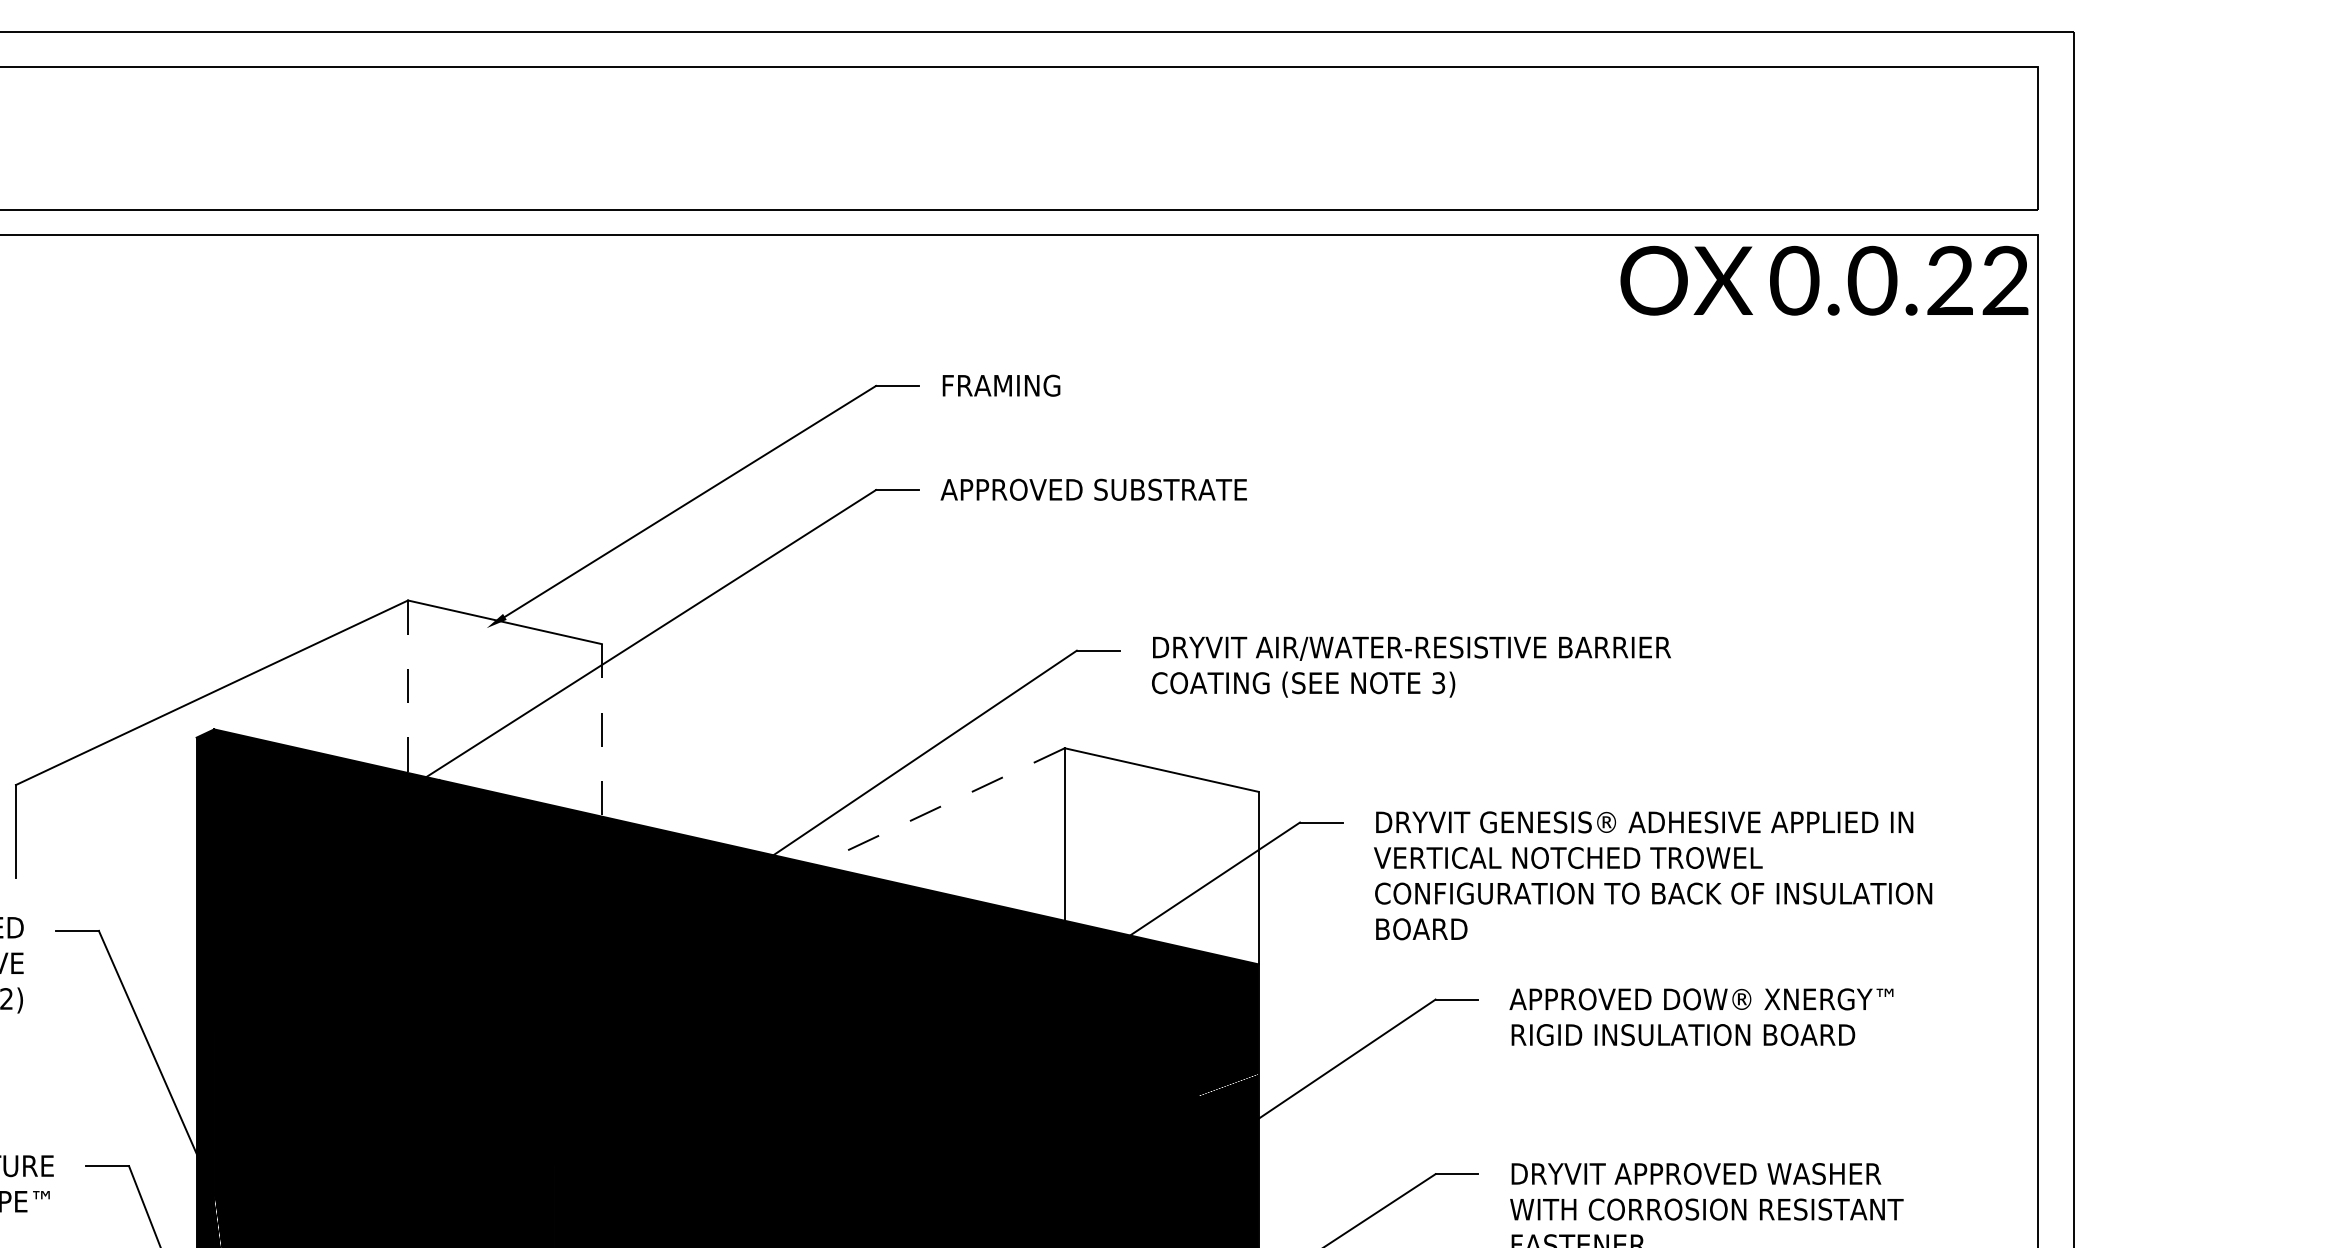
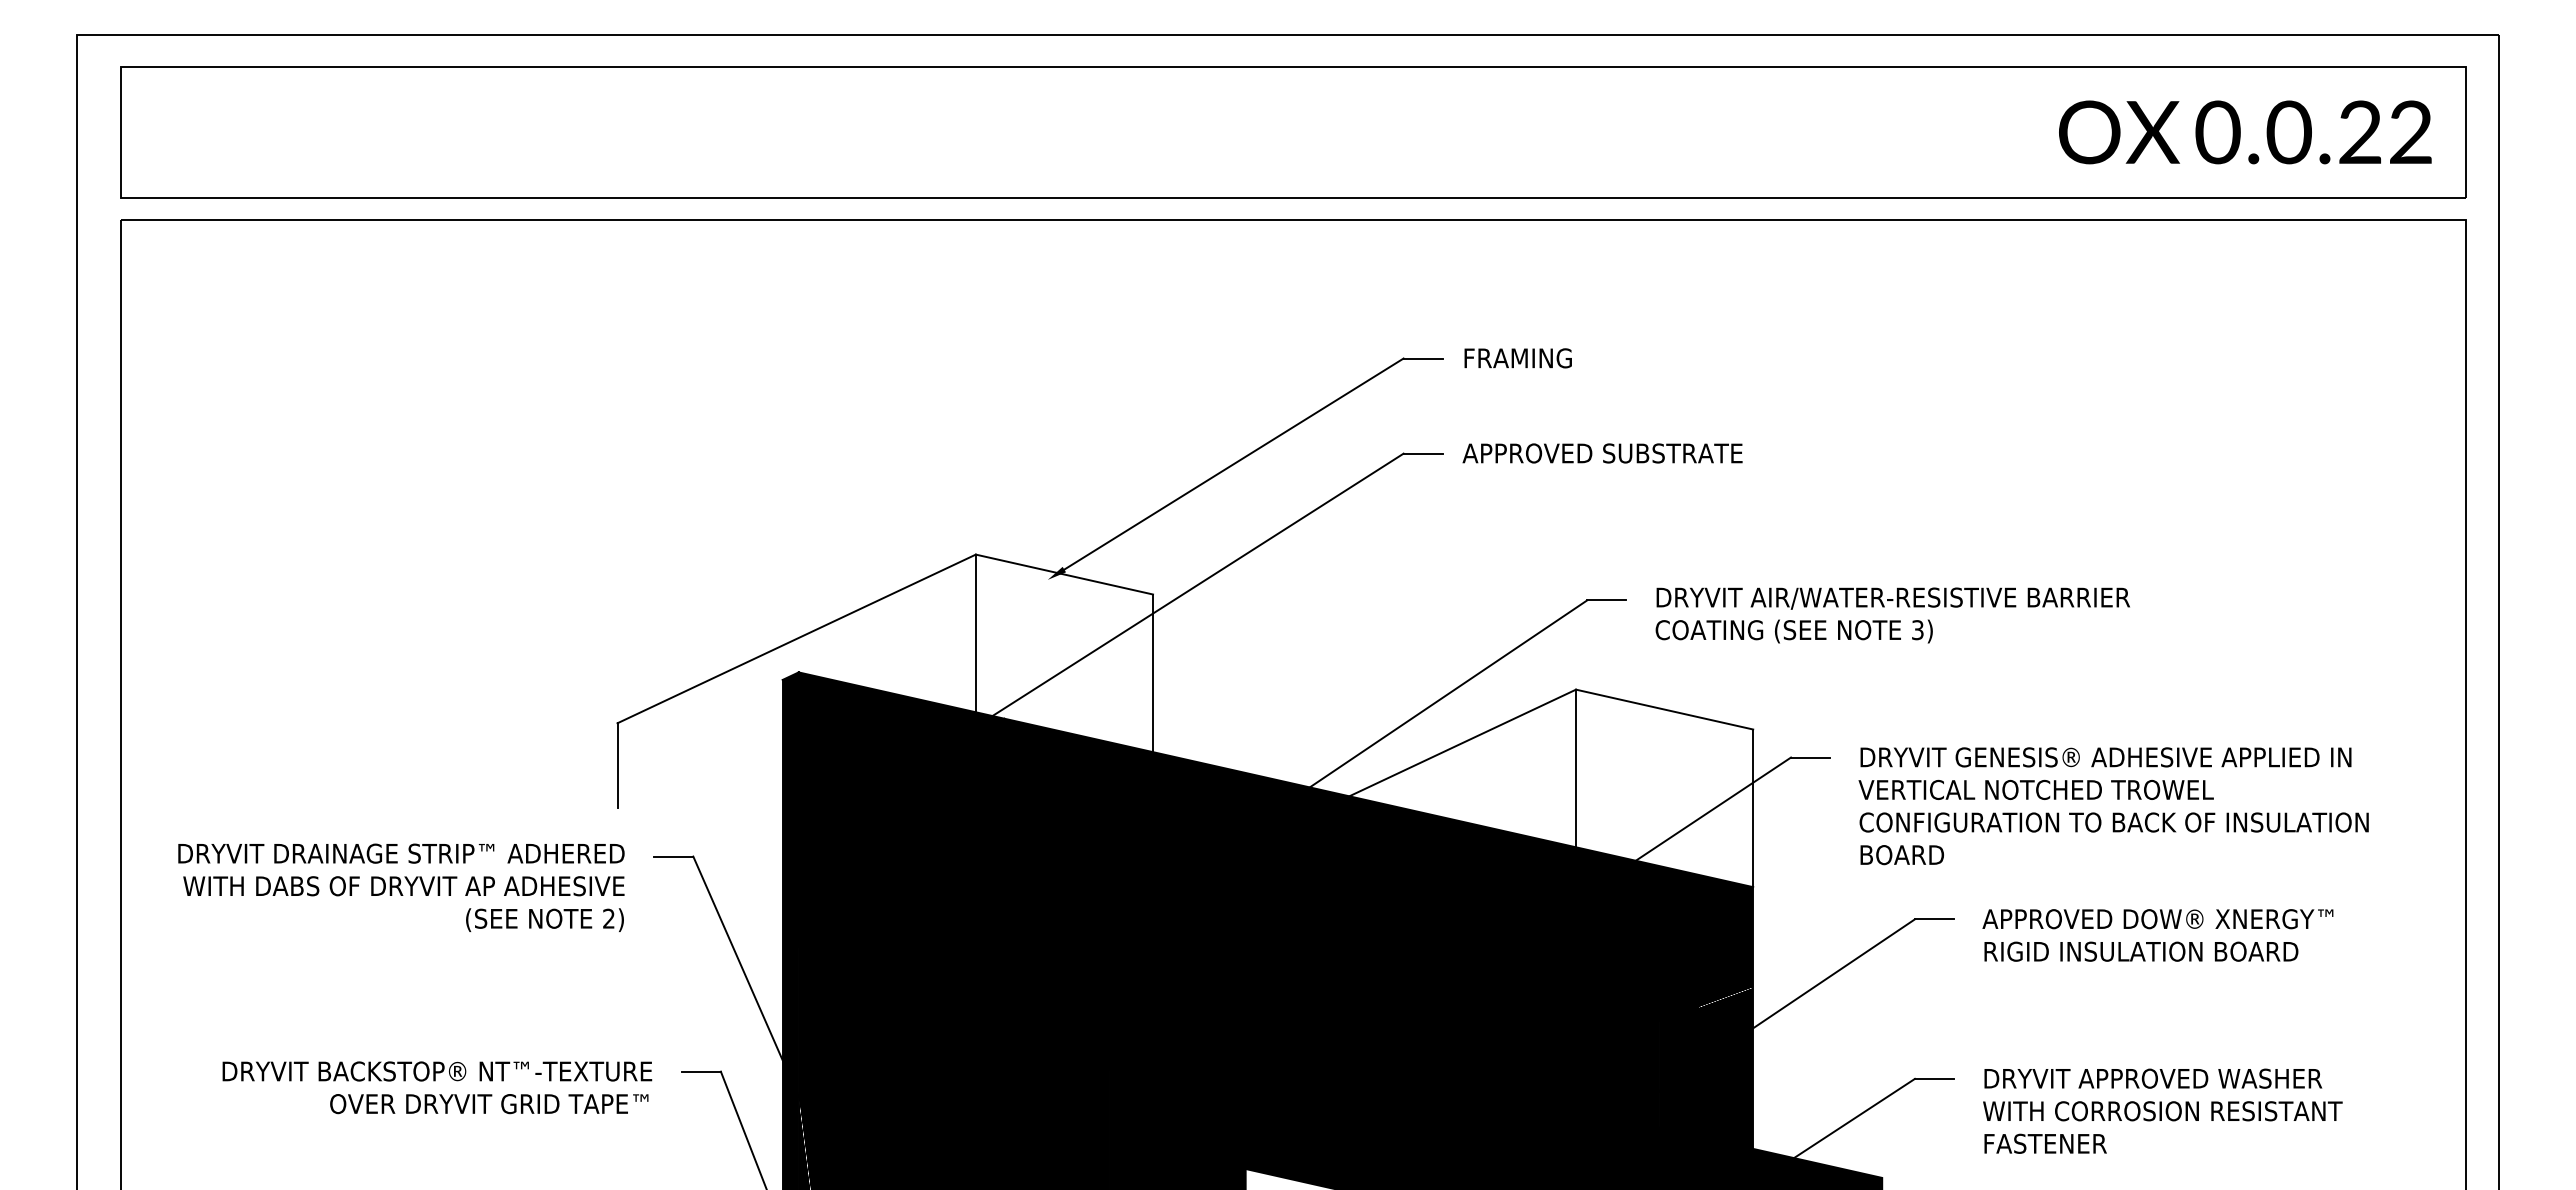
text: (1824, 280) -> (2245, 132), moved
line: (407, 686) -> (975, 633), dashed -> solid
line: (602, 730) -> (1153, 673), dashed -> solid
line: (940, 807) -> (1462, 743), dashed -> solid

